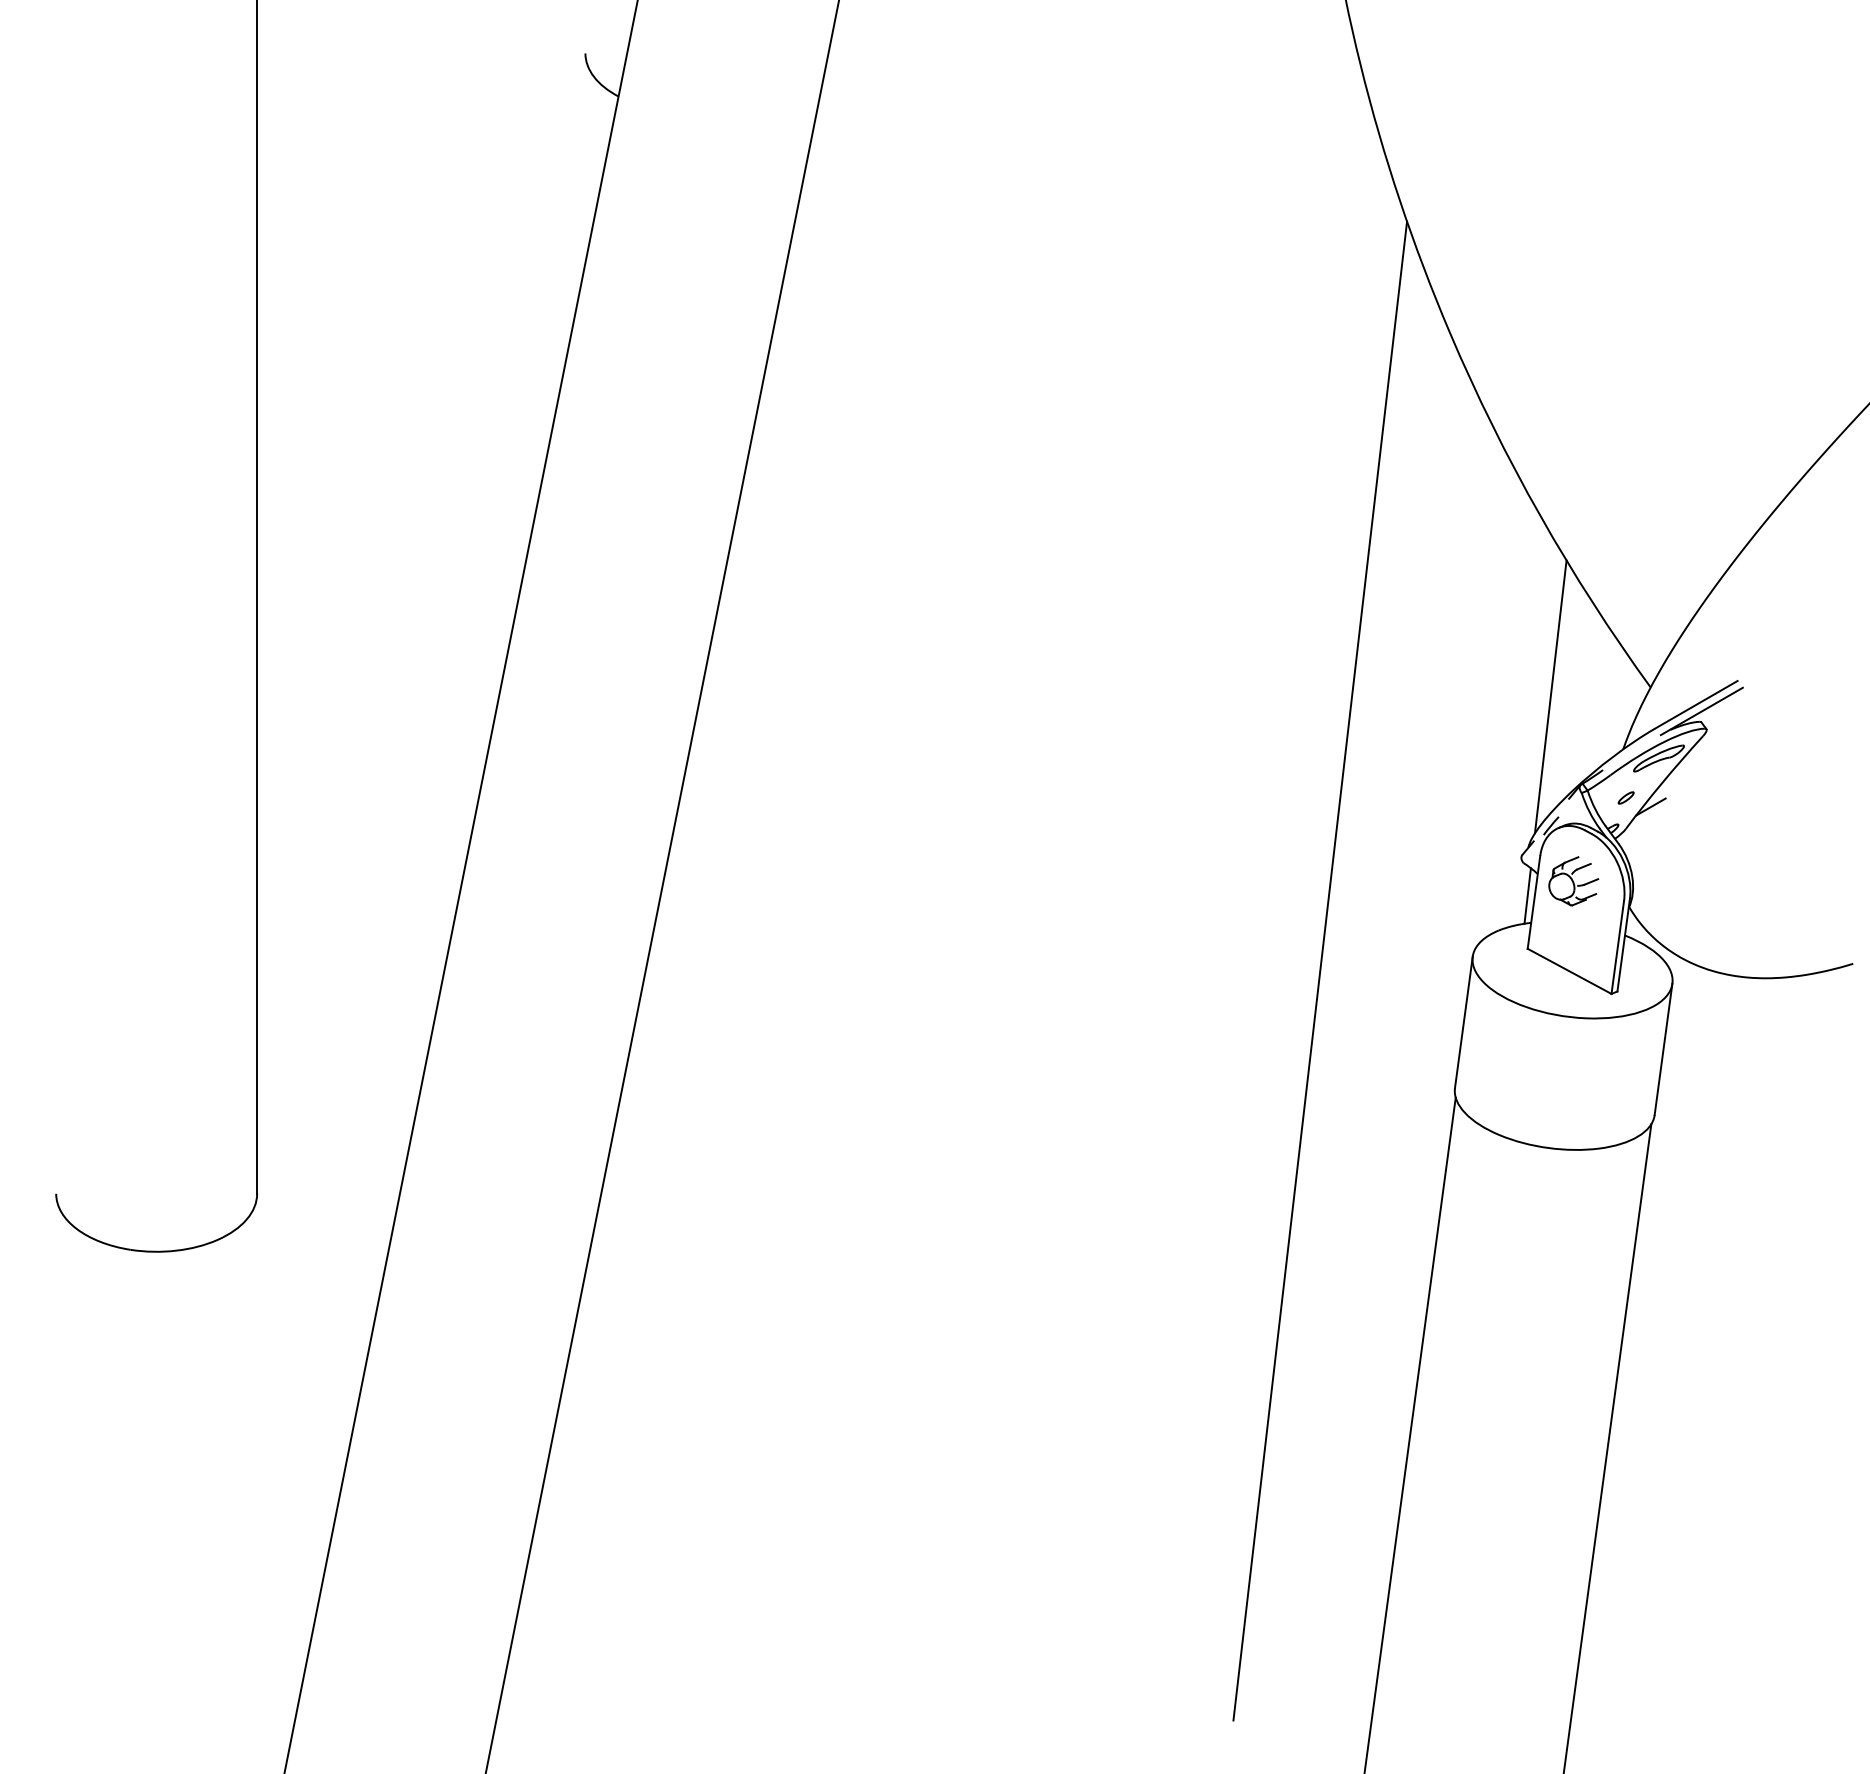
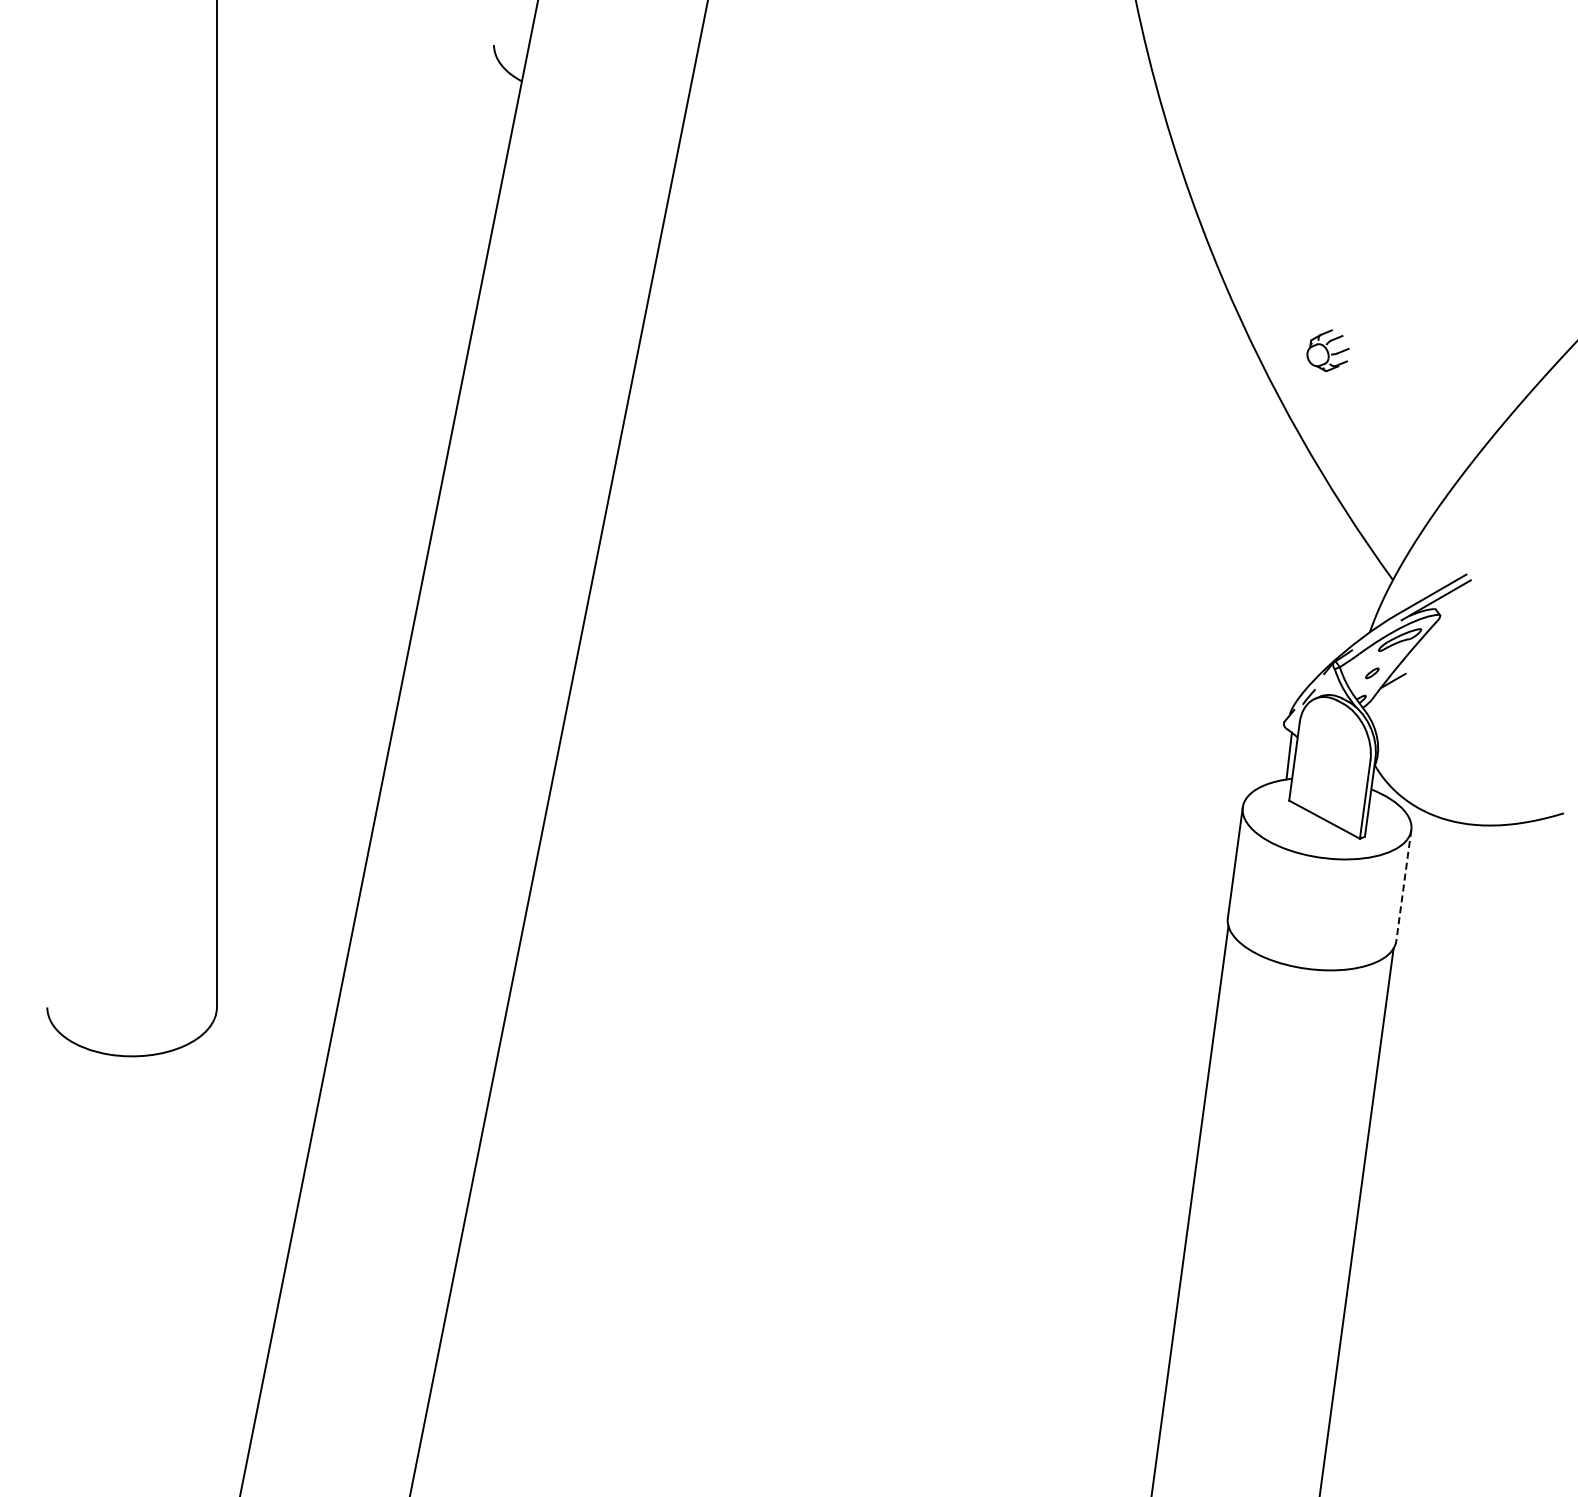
line: (1550, 697) -> (1308, 588), removed
part: (1573, 881) -> (1327, 350), moved
line: (1319, 971) -> (1113, 819), removed
line: (1663, 1049) -> (1403, 885), solid -> dashed

